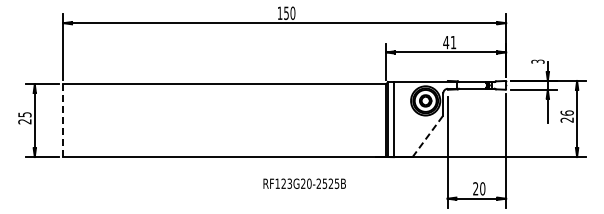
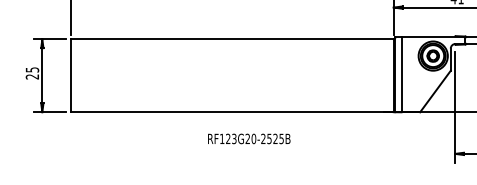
line: (63, 121) -> (71, 76), dashed -> solid
line: (427, 136) -> (435, 91), dashed -> solid
text: (304, 183) -> (249, 138), moved

